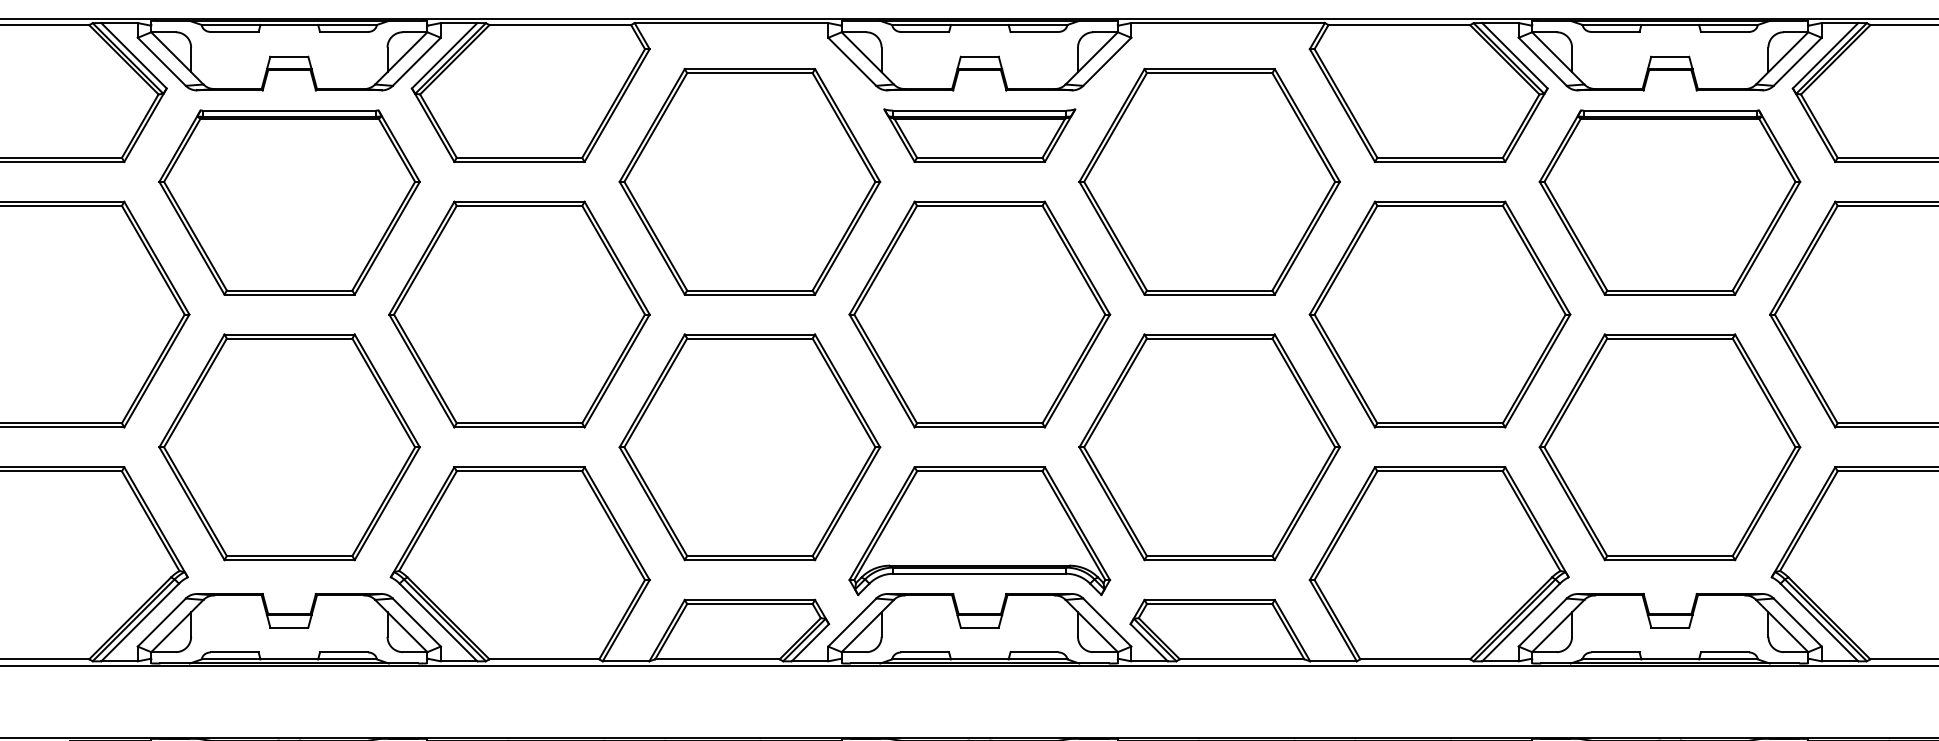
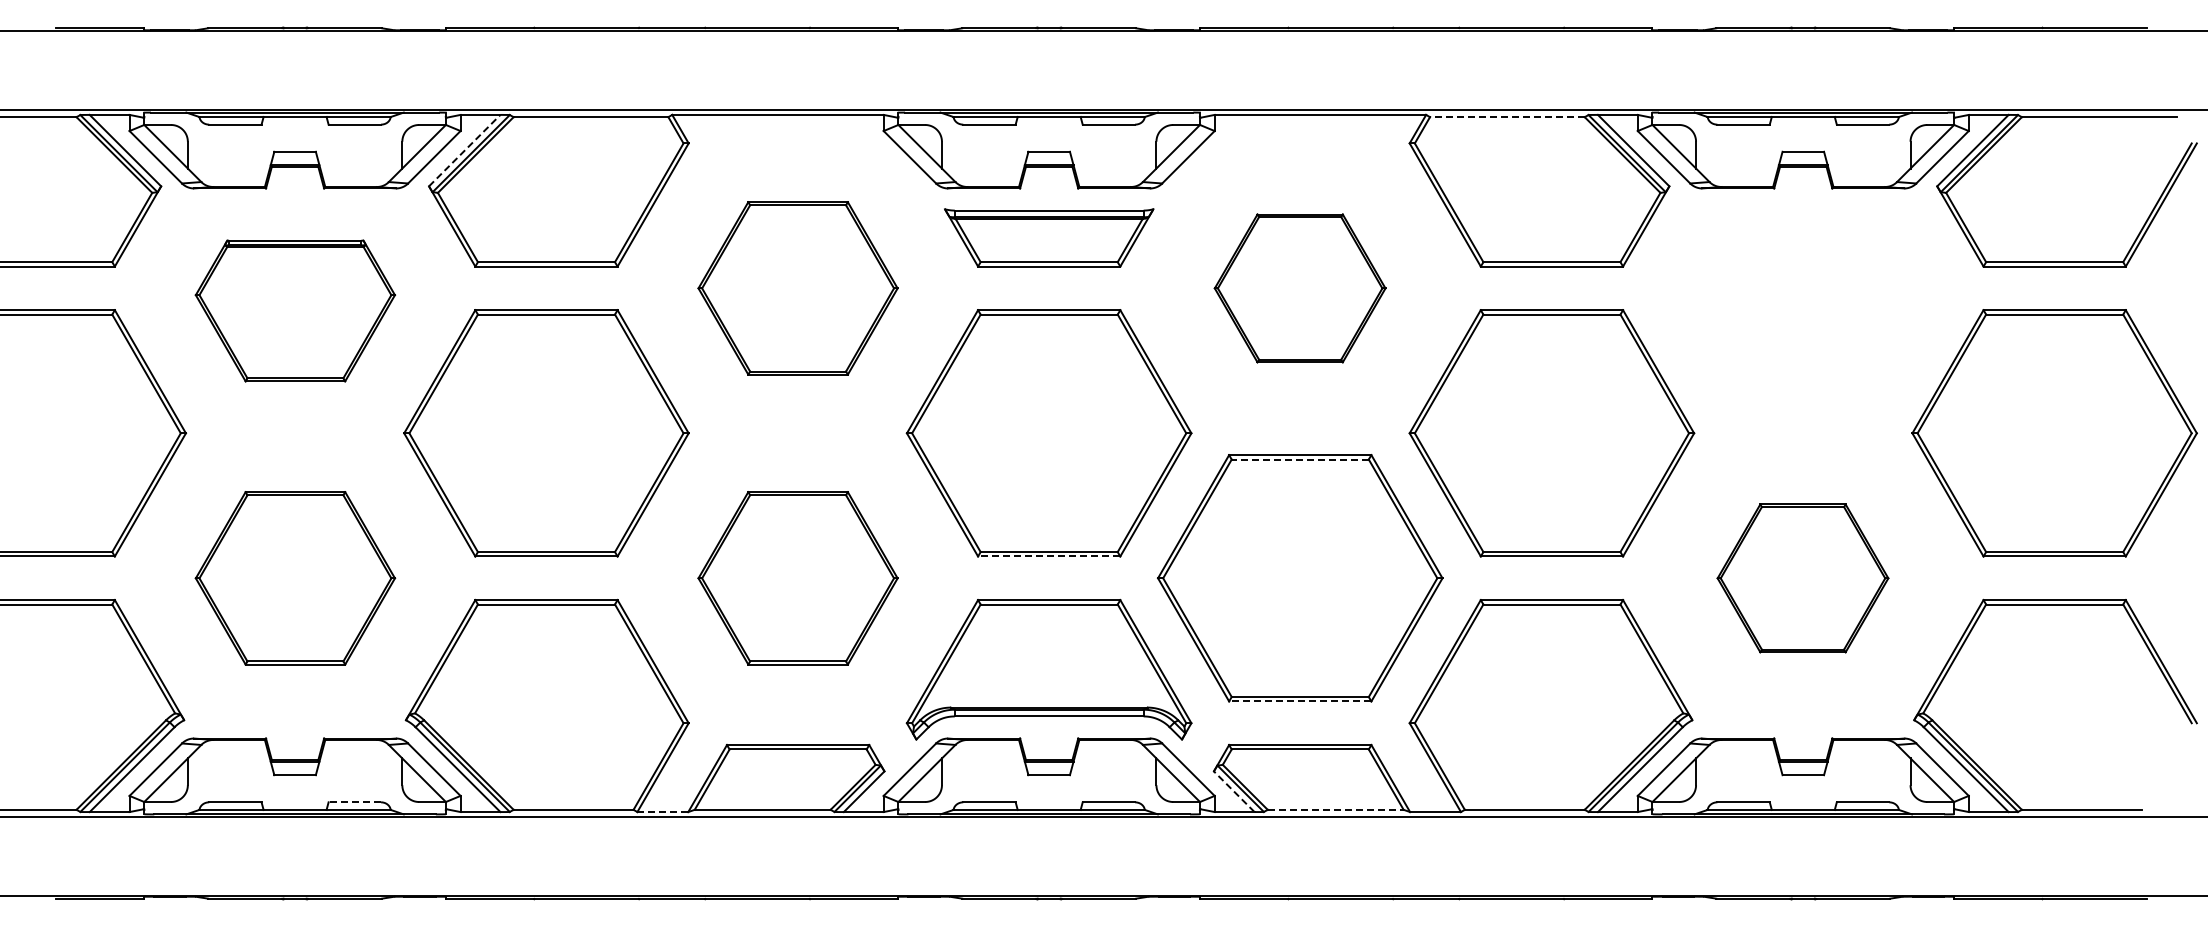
line: (1398, 25) -> (1506, 117), solid -> dashed
line: (444, 55) -> (464, 150), solid -> dashed
part: (749, 181) -> (797, 288), size x0.7
part: (1208, 181) -> (1299, 288), size x0.6
part: (289, 202) -> (295, 310), size x0.7
part: (1669, 202) -> (1802, 310), removed
line: (1209, 338) -> (1300, 459), solid -> dashed
line: (979, 427) -> (1048, 556), solid -> dashed
part: (289, 447) -> (295, 578), size x0.7
part: (749, 447) -> (797, 578), size x0.7
part: (1669, 447) -> (1802, 578), size x0.6
line: (1208, 560) -> (1299, 701), solid -> dashed
line: (1149, 642) -> (1234, 791), solid -> dashed
line: (343, 652) -> (354, 802), solid -> dashed
line: (1241, 659) -> (1335, 809), solid -> dashed
line: (626, 661) -> (663, 812), solid -> dashed

